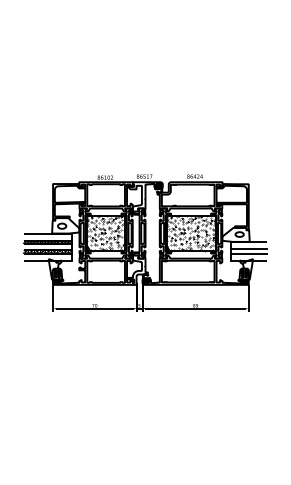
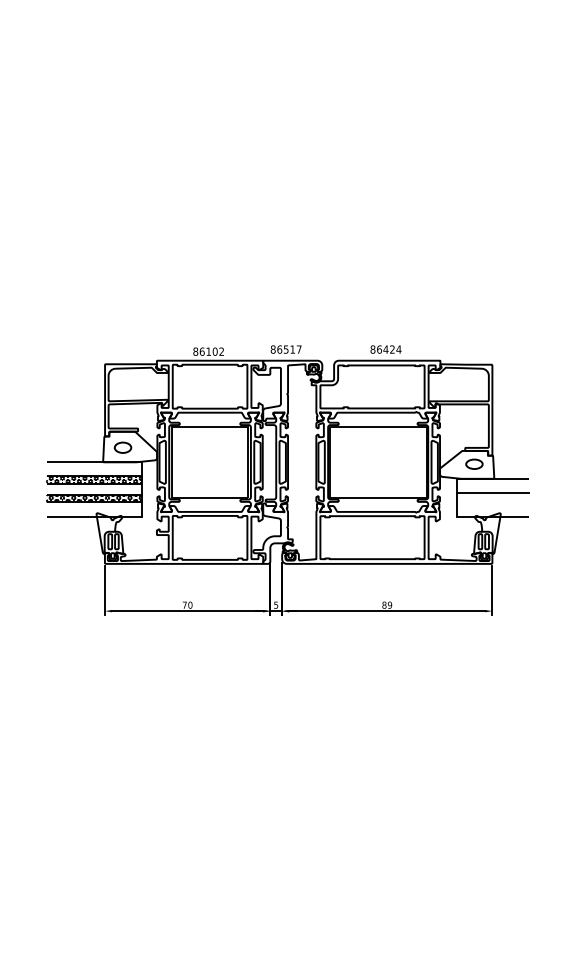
hatch: (106, 233) -> (210, 462), removed
hatch: (190, 233) -> (377, 462), removed
line: (248, 253) -> (491, 501), removed

